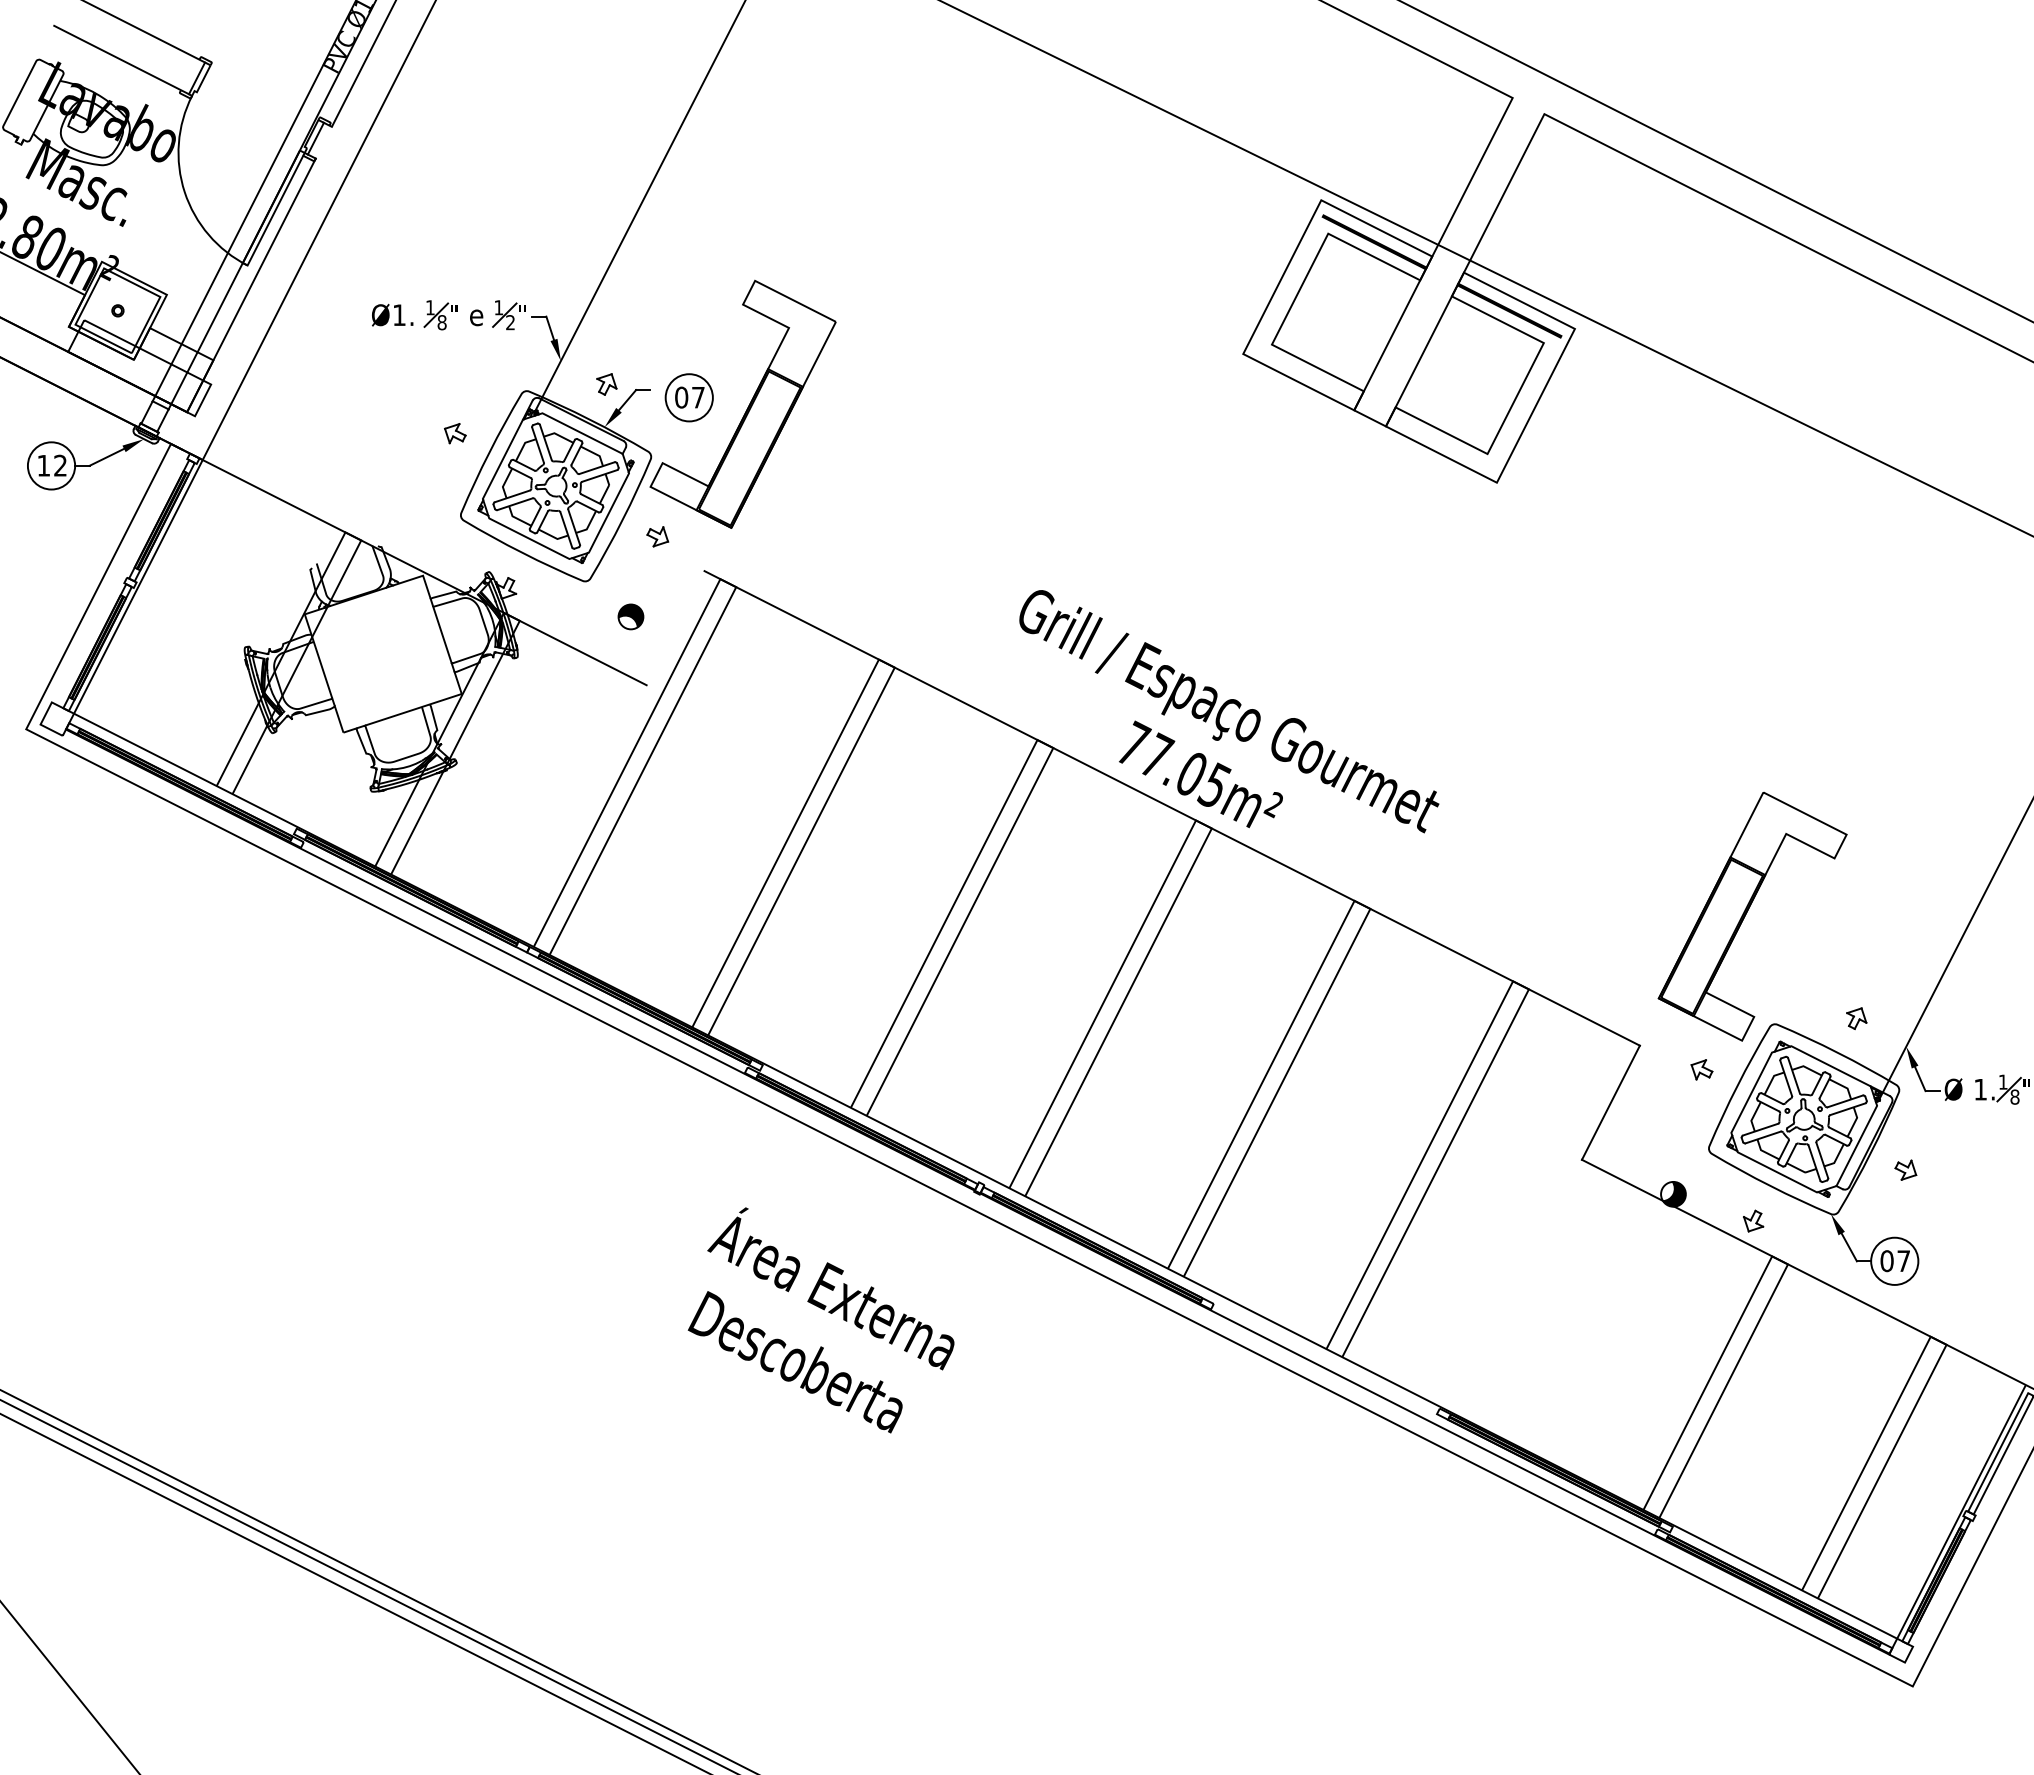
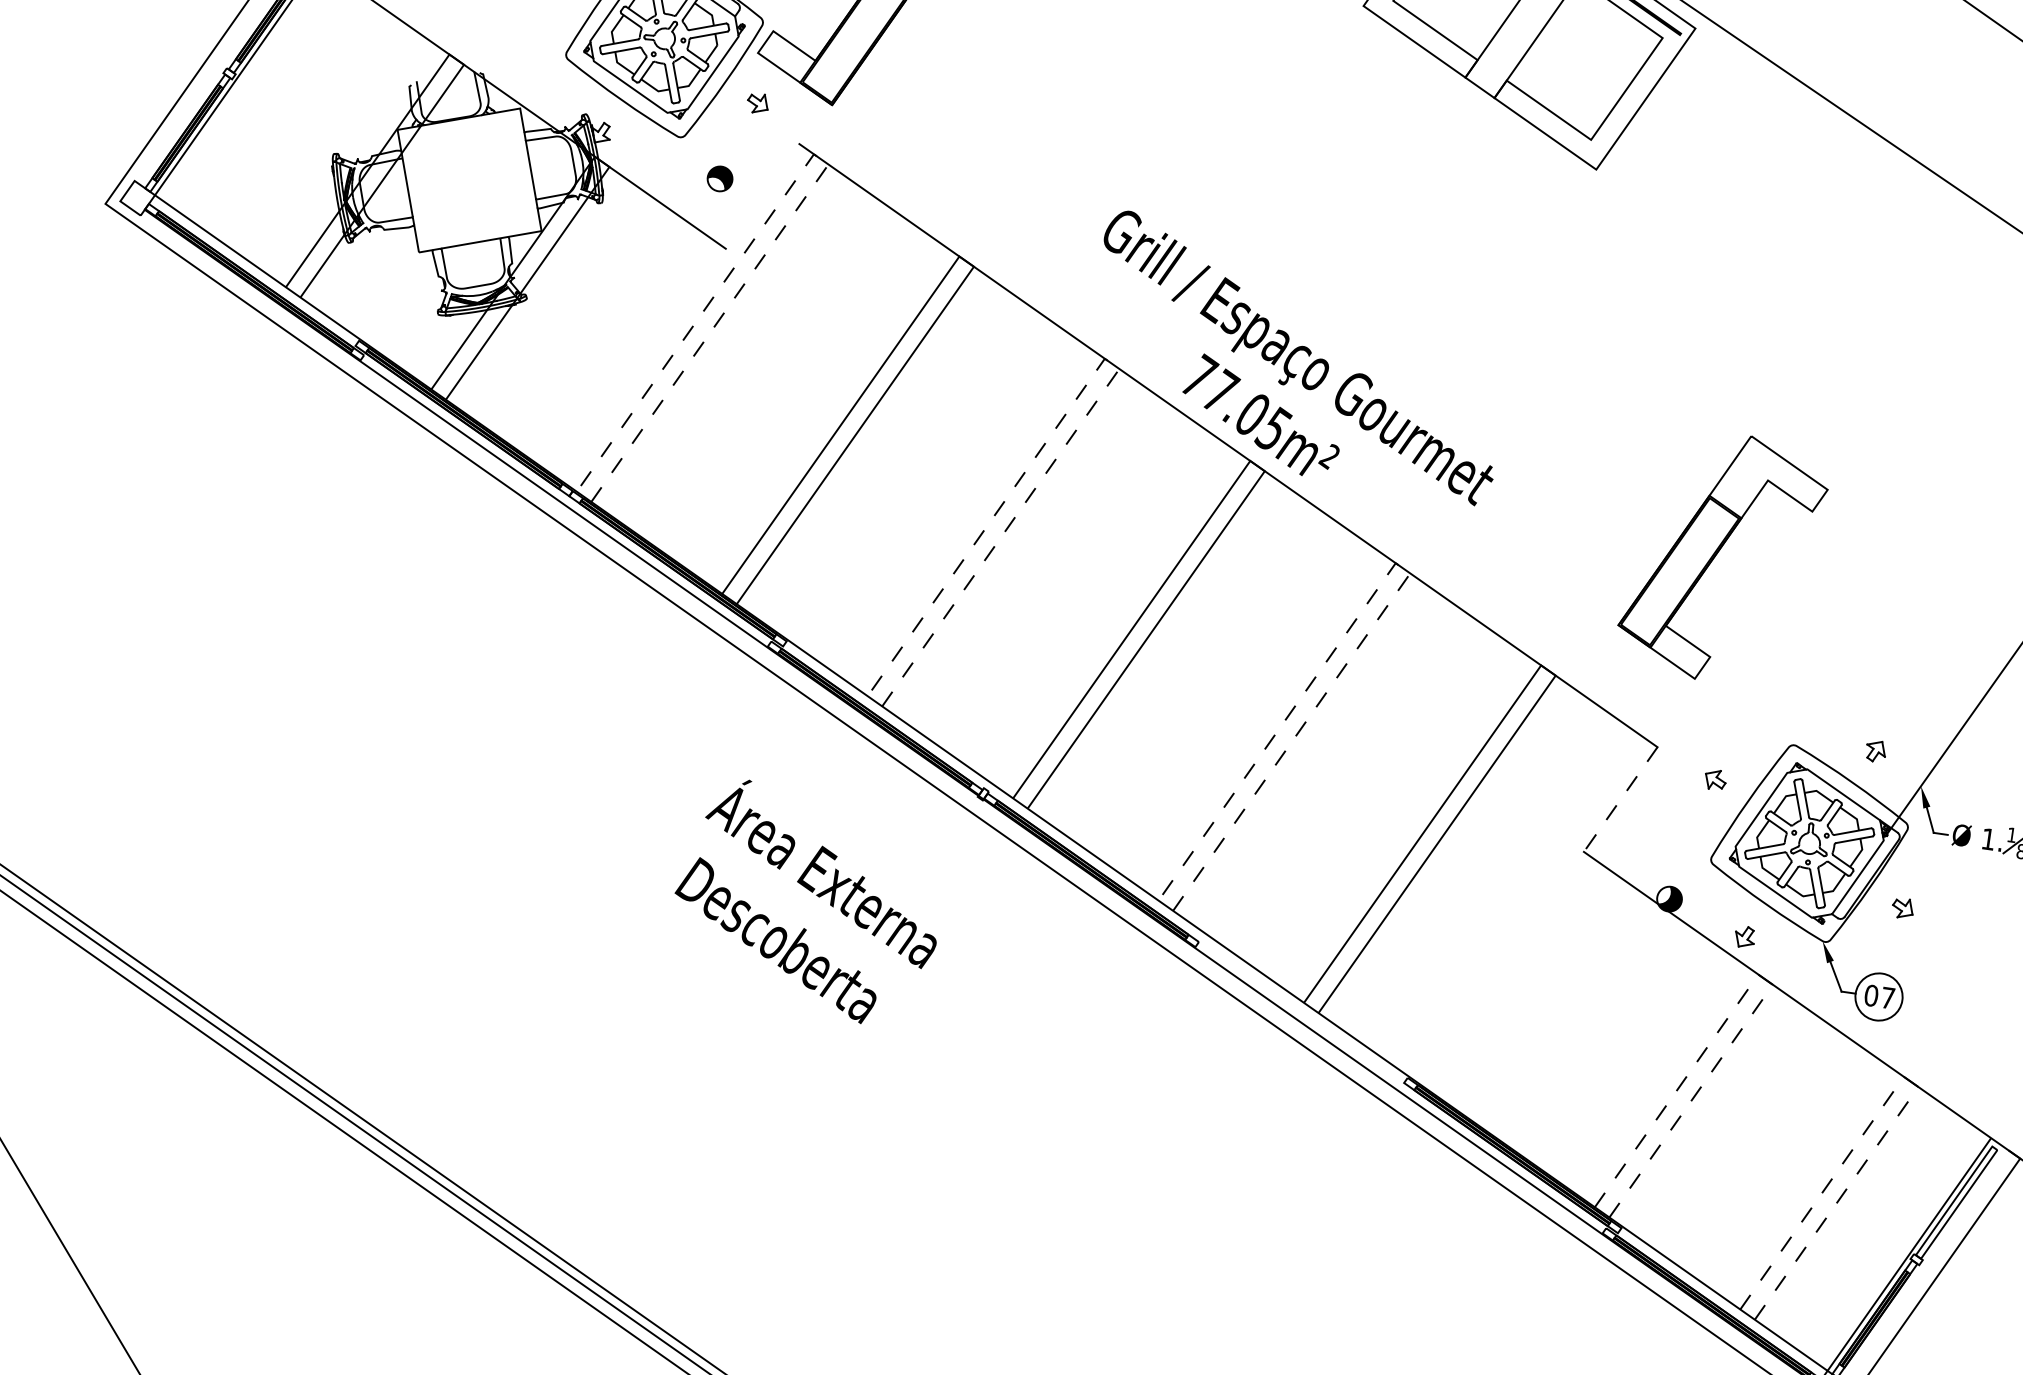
line: (728, 583) -> (821, 159), solid -> dashed
line: (1045, 744) -> (1112, 364), solid -> dashed
line: (1362, 904) -> (1403, 567), solid -> dashed
part: (1746, 914) -> (1717, 554), moved
line: (1610, 1102) -> (1620, 799), solid -> dashed
line: (1780, 1260) -> (1766, 979), solid -> dashed
line: (1938, 1340) -> (1911, 1081), solid -> dashed

